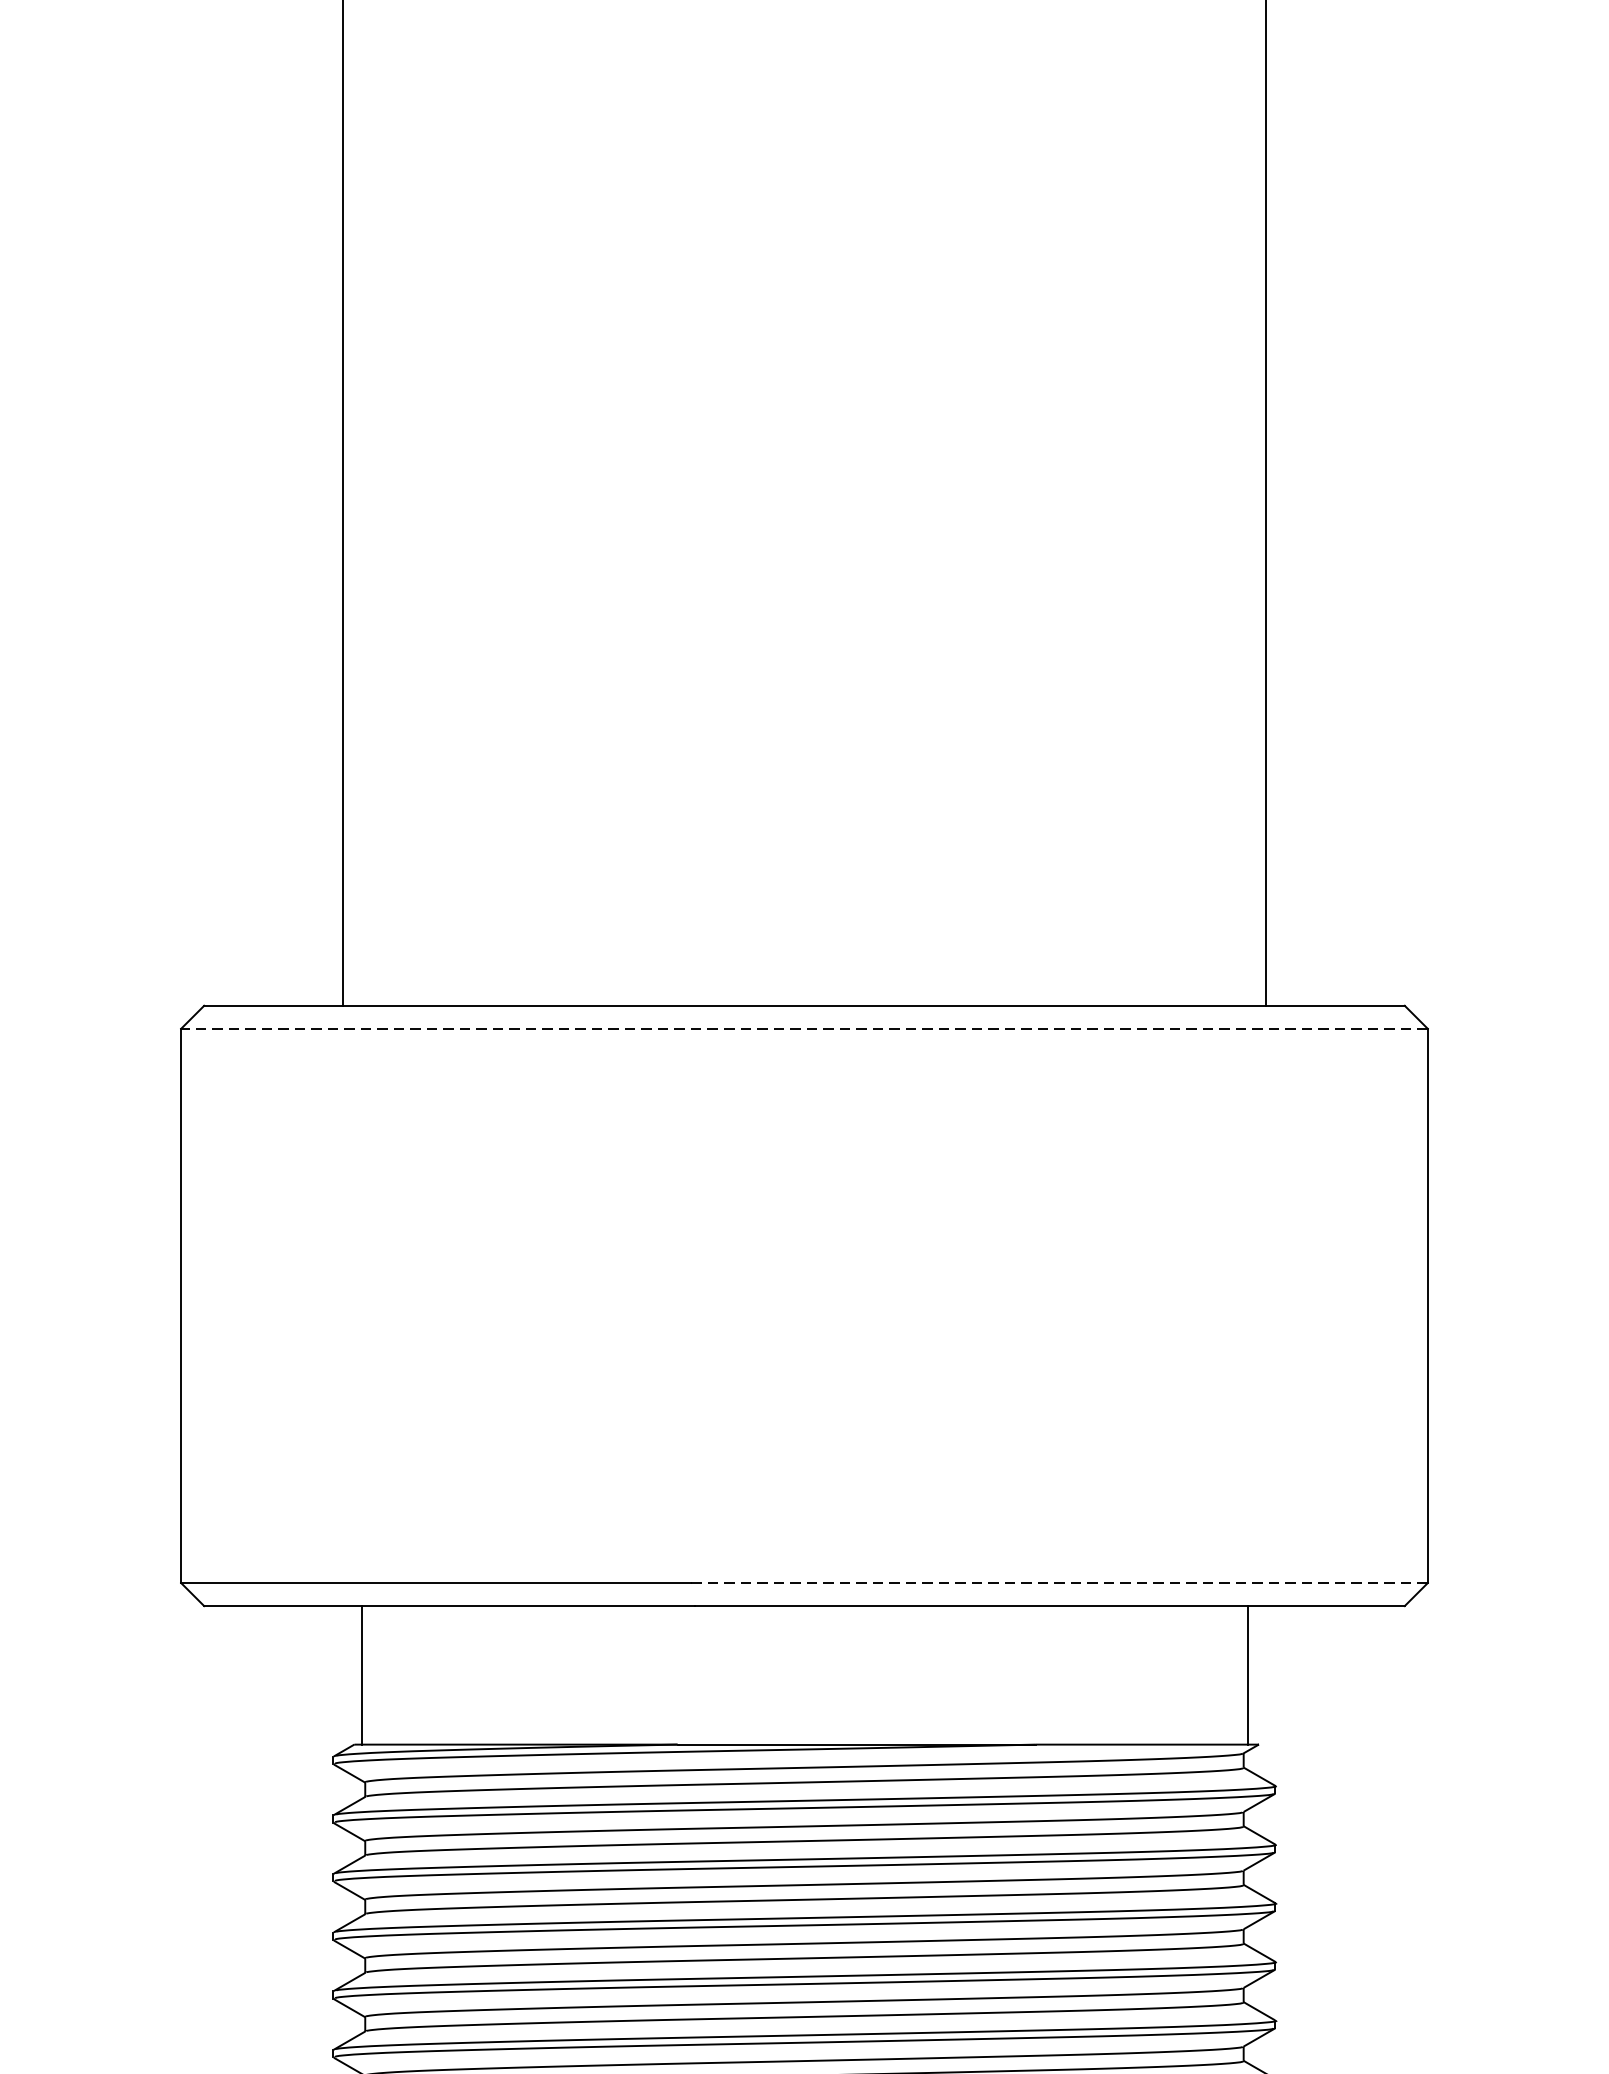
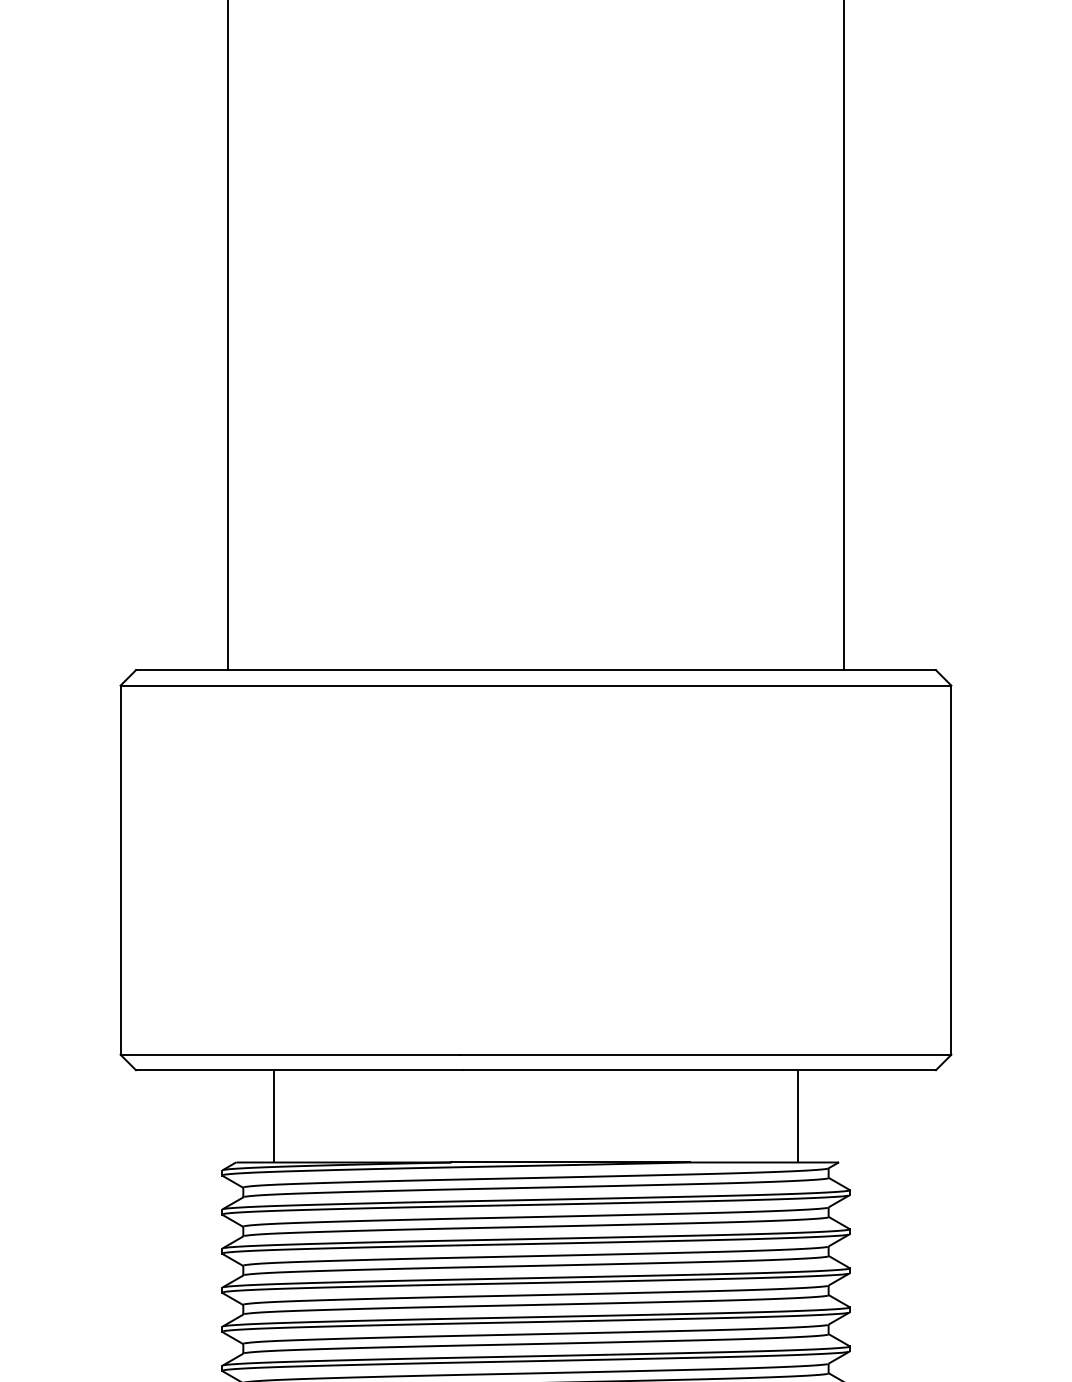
line: (803, 1028) -> (535, 685), dashed -> solid
line: (1060, 1582) -> (706, 1054), dashed -> solid
line: (362, 1675) -> (274, 1116), moved
line: (1247, 1675) -> (797, 1116), moved

